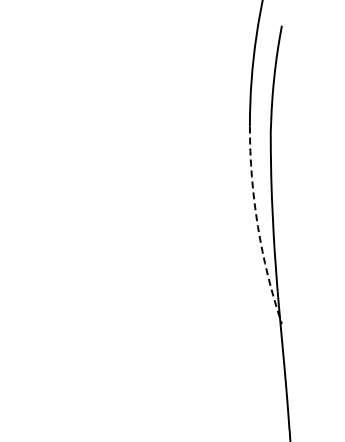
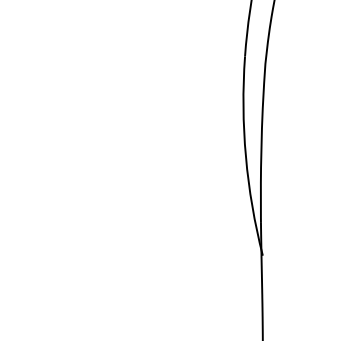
arc: (257, 226) -> (245, 156), dashed -> solid

